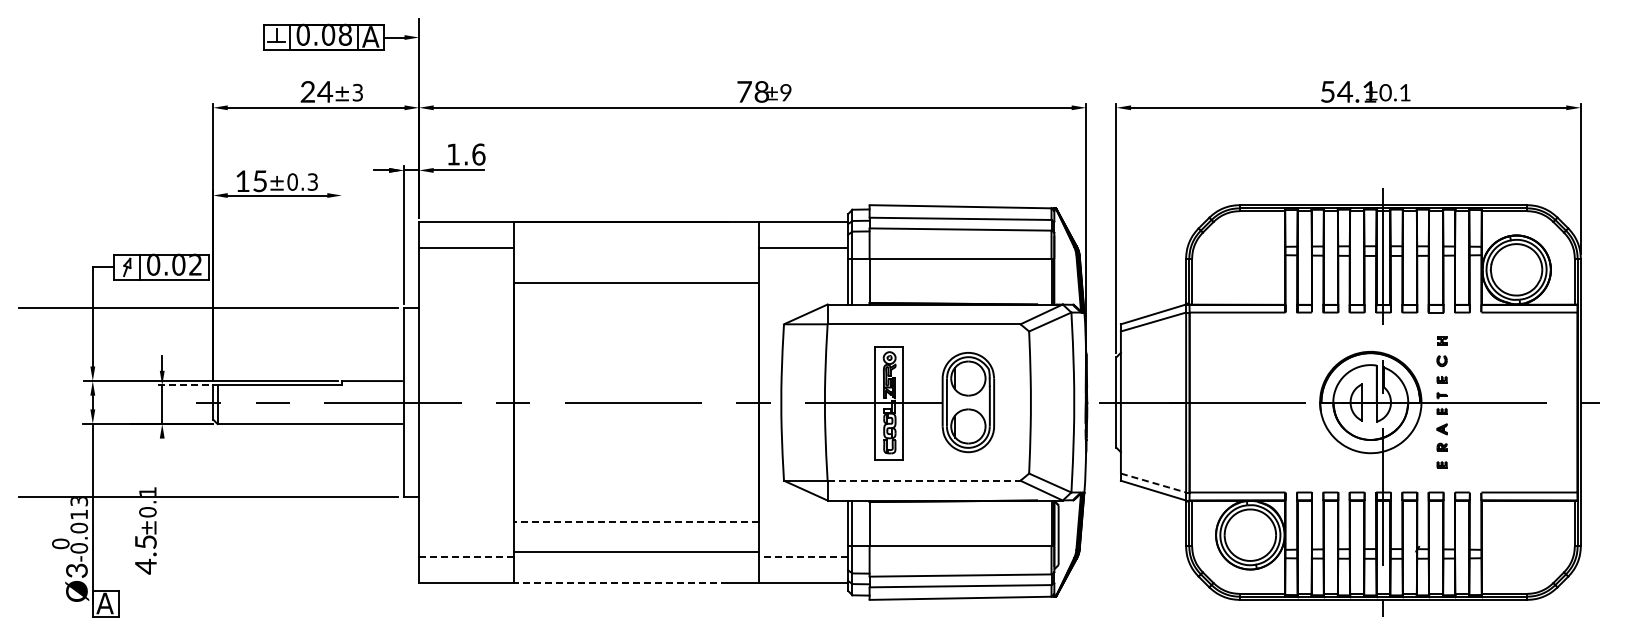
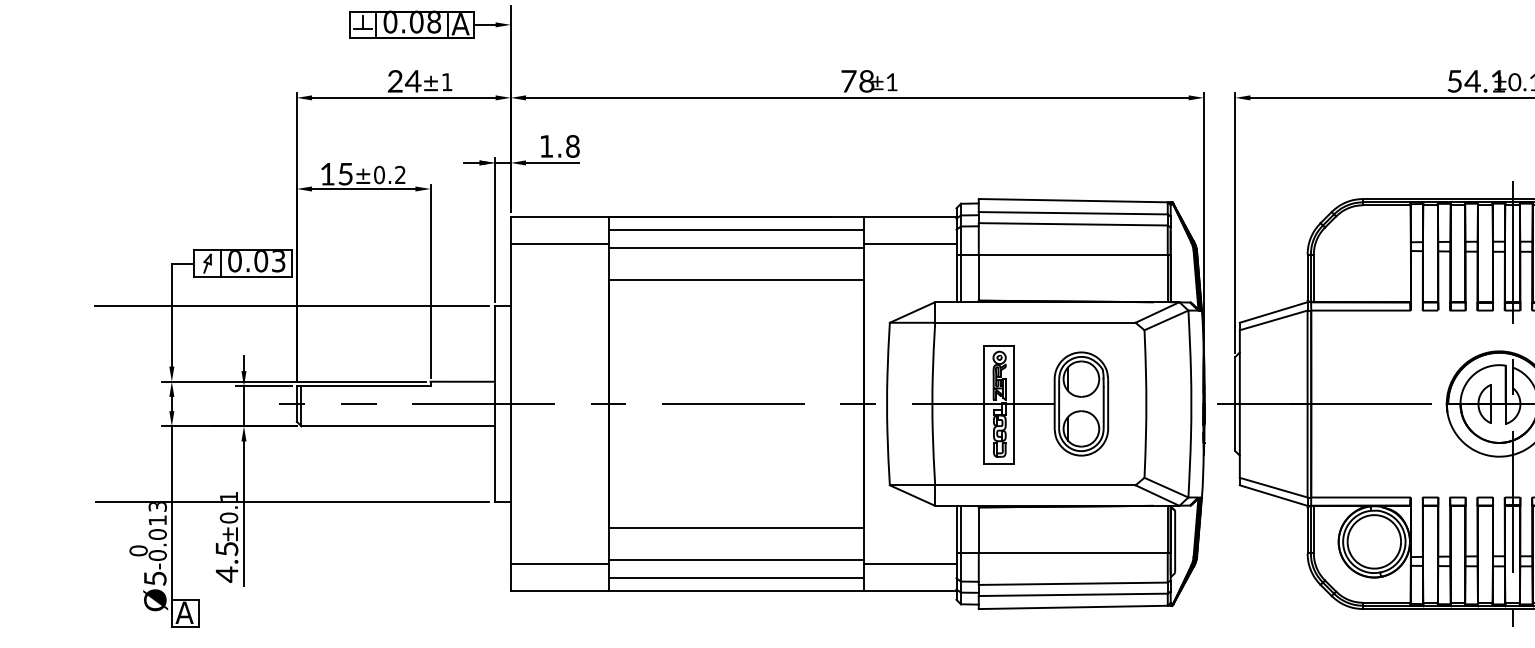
text: (357, 92) -> (446, 81), ±3 -> ±1
text: (785, 92) -> (891, 81), ±9 -> ±1
text: (478, 154) -> (572, 146), 1.6 -> 1.8
text: (312, 181) -> (400, 174), ±0.3 -> ±0.2
line: (636, 234) -> (736, 229), added
line: (636, 252) -> (736, 248), added
text: (195, 265) -> (278, 261), 0.02 -> 0.03
line: (341, 284) -> (430, 281), added
line: (181, 385) -> (263, 386), dashed -> solid
line: (924, 480) -> (1035, 485), dashed -> solid
line: (1153, 483) -> (1273, 488), dashed -> solid
line: (162, 507) -> (244, 513), added
line: (636, 522) -> (736, 528), dashed -> solid
line: (465, 556) -> (559, 563), dashed -> solid
line: (803, 556) -> (910, 563), dashed -> solid
text: (76, 570) -> (154, 578), Ø3 -> Ø5
line: (636, 570) -> (736, 578), added
line: (620, 582) -> (720, 590), dashed -> solid

